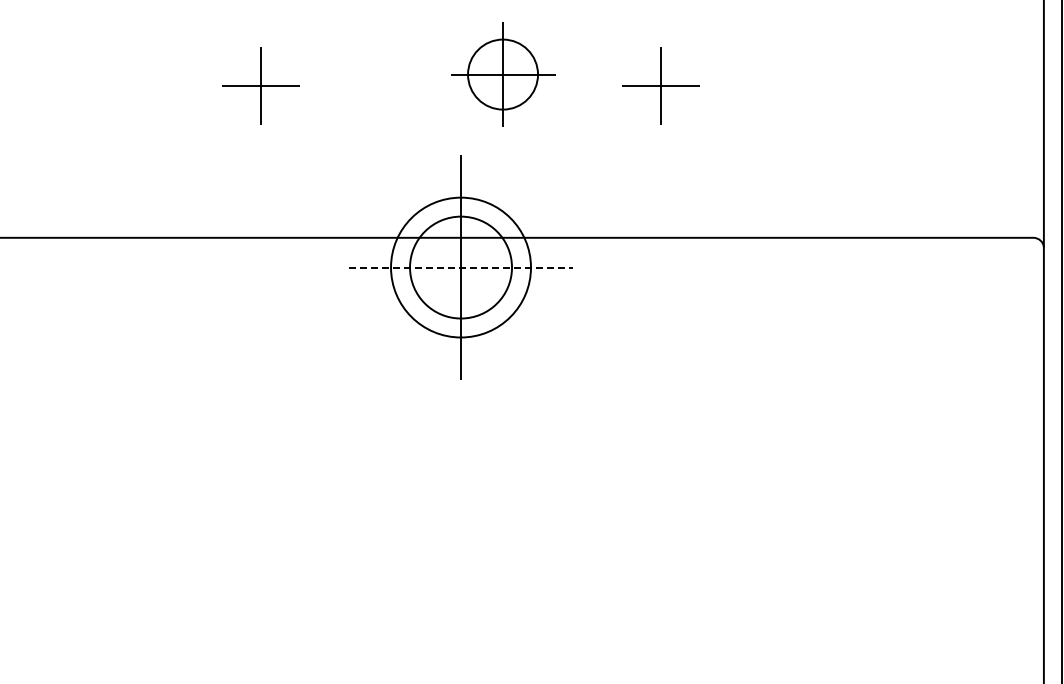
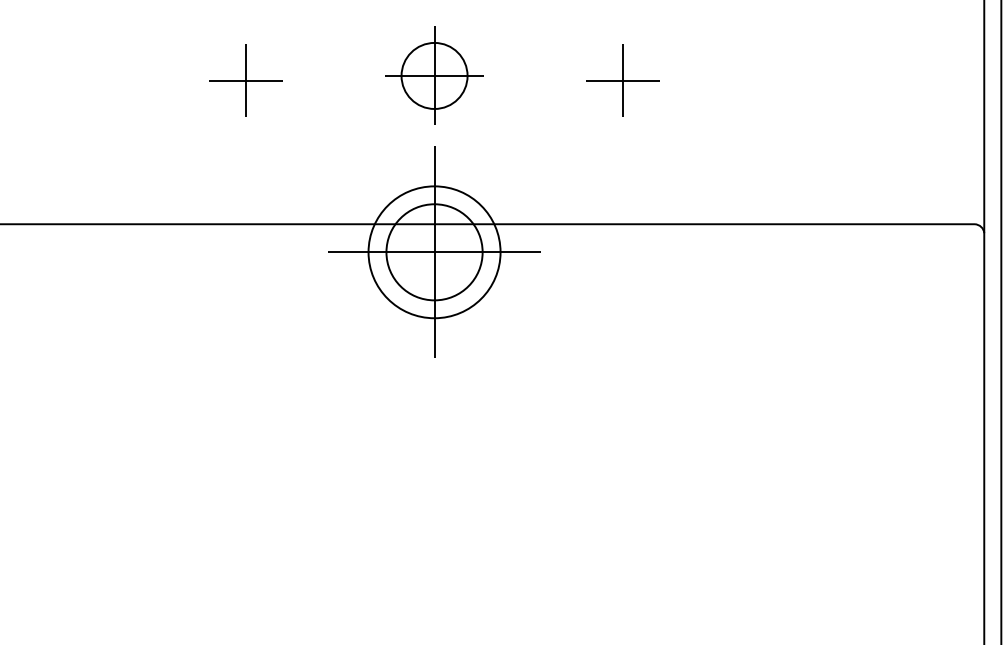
part: (503, 74) -> (435, 75), moved
line: (461, 267) -> (435, 252), dashed -> solid

